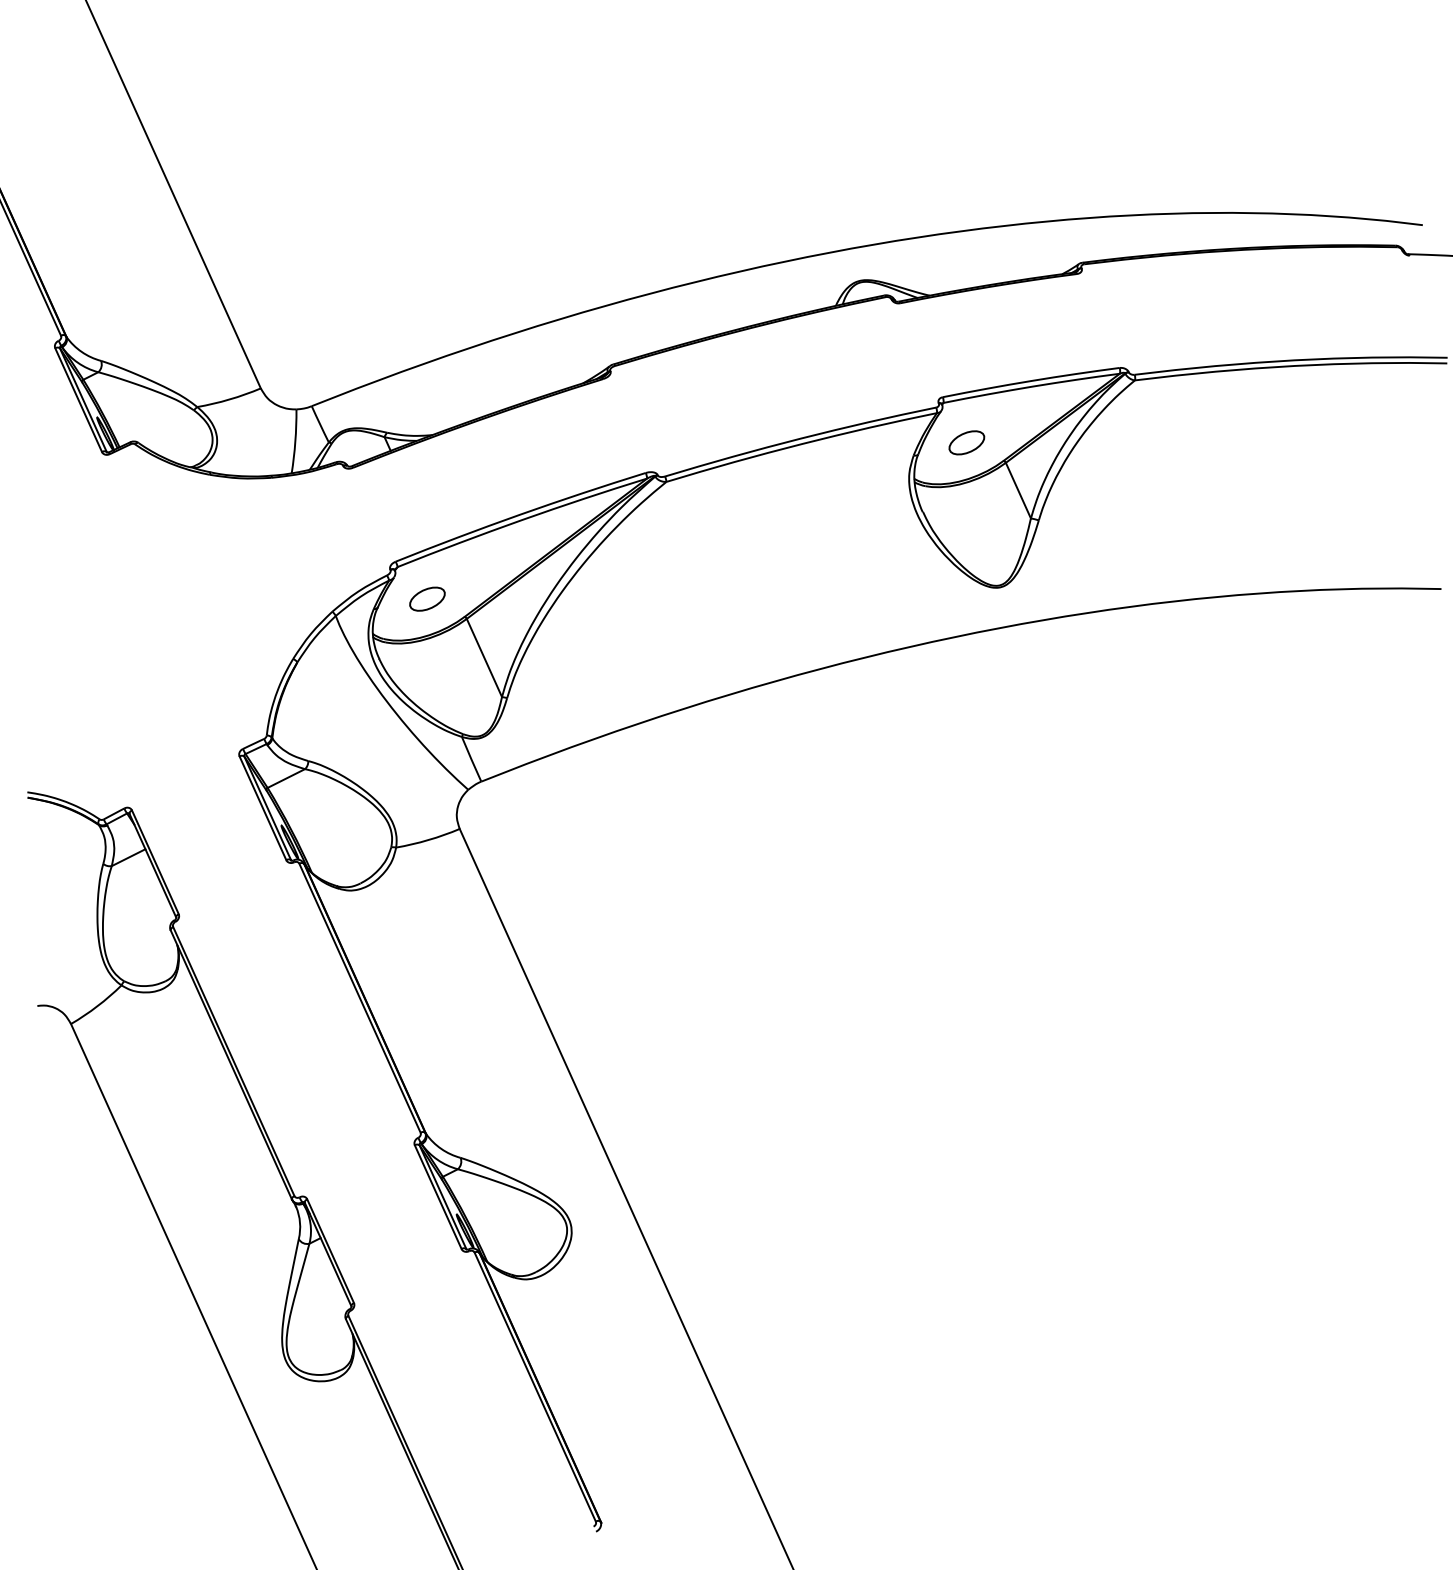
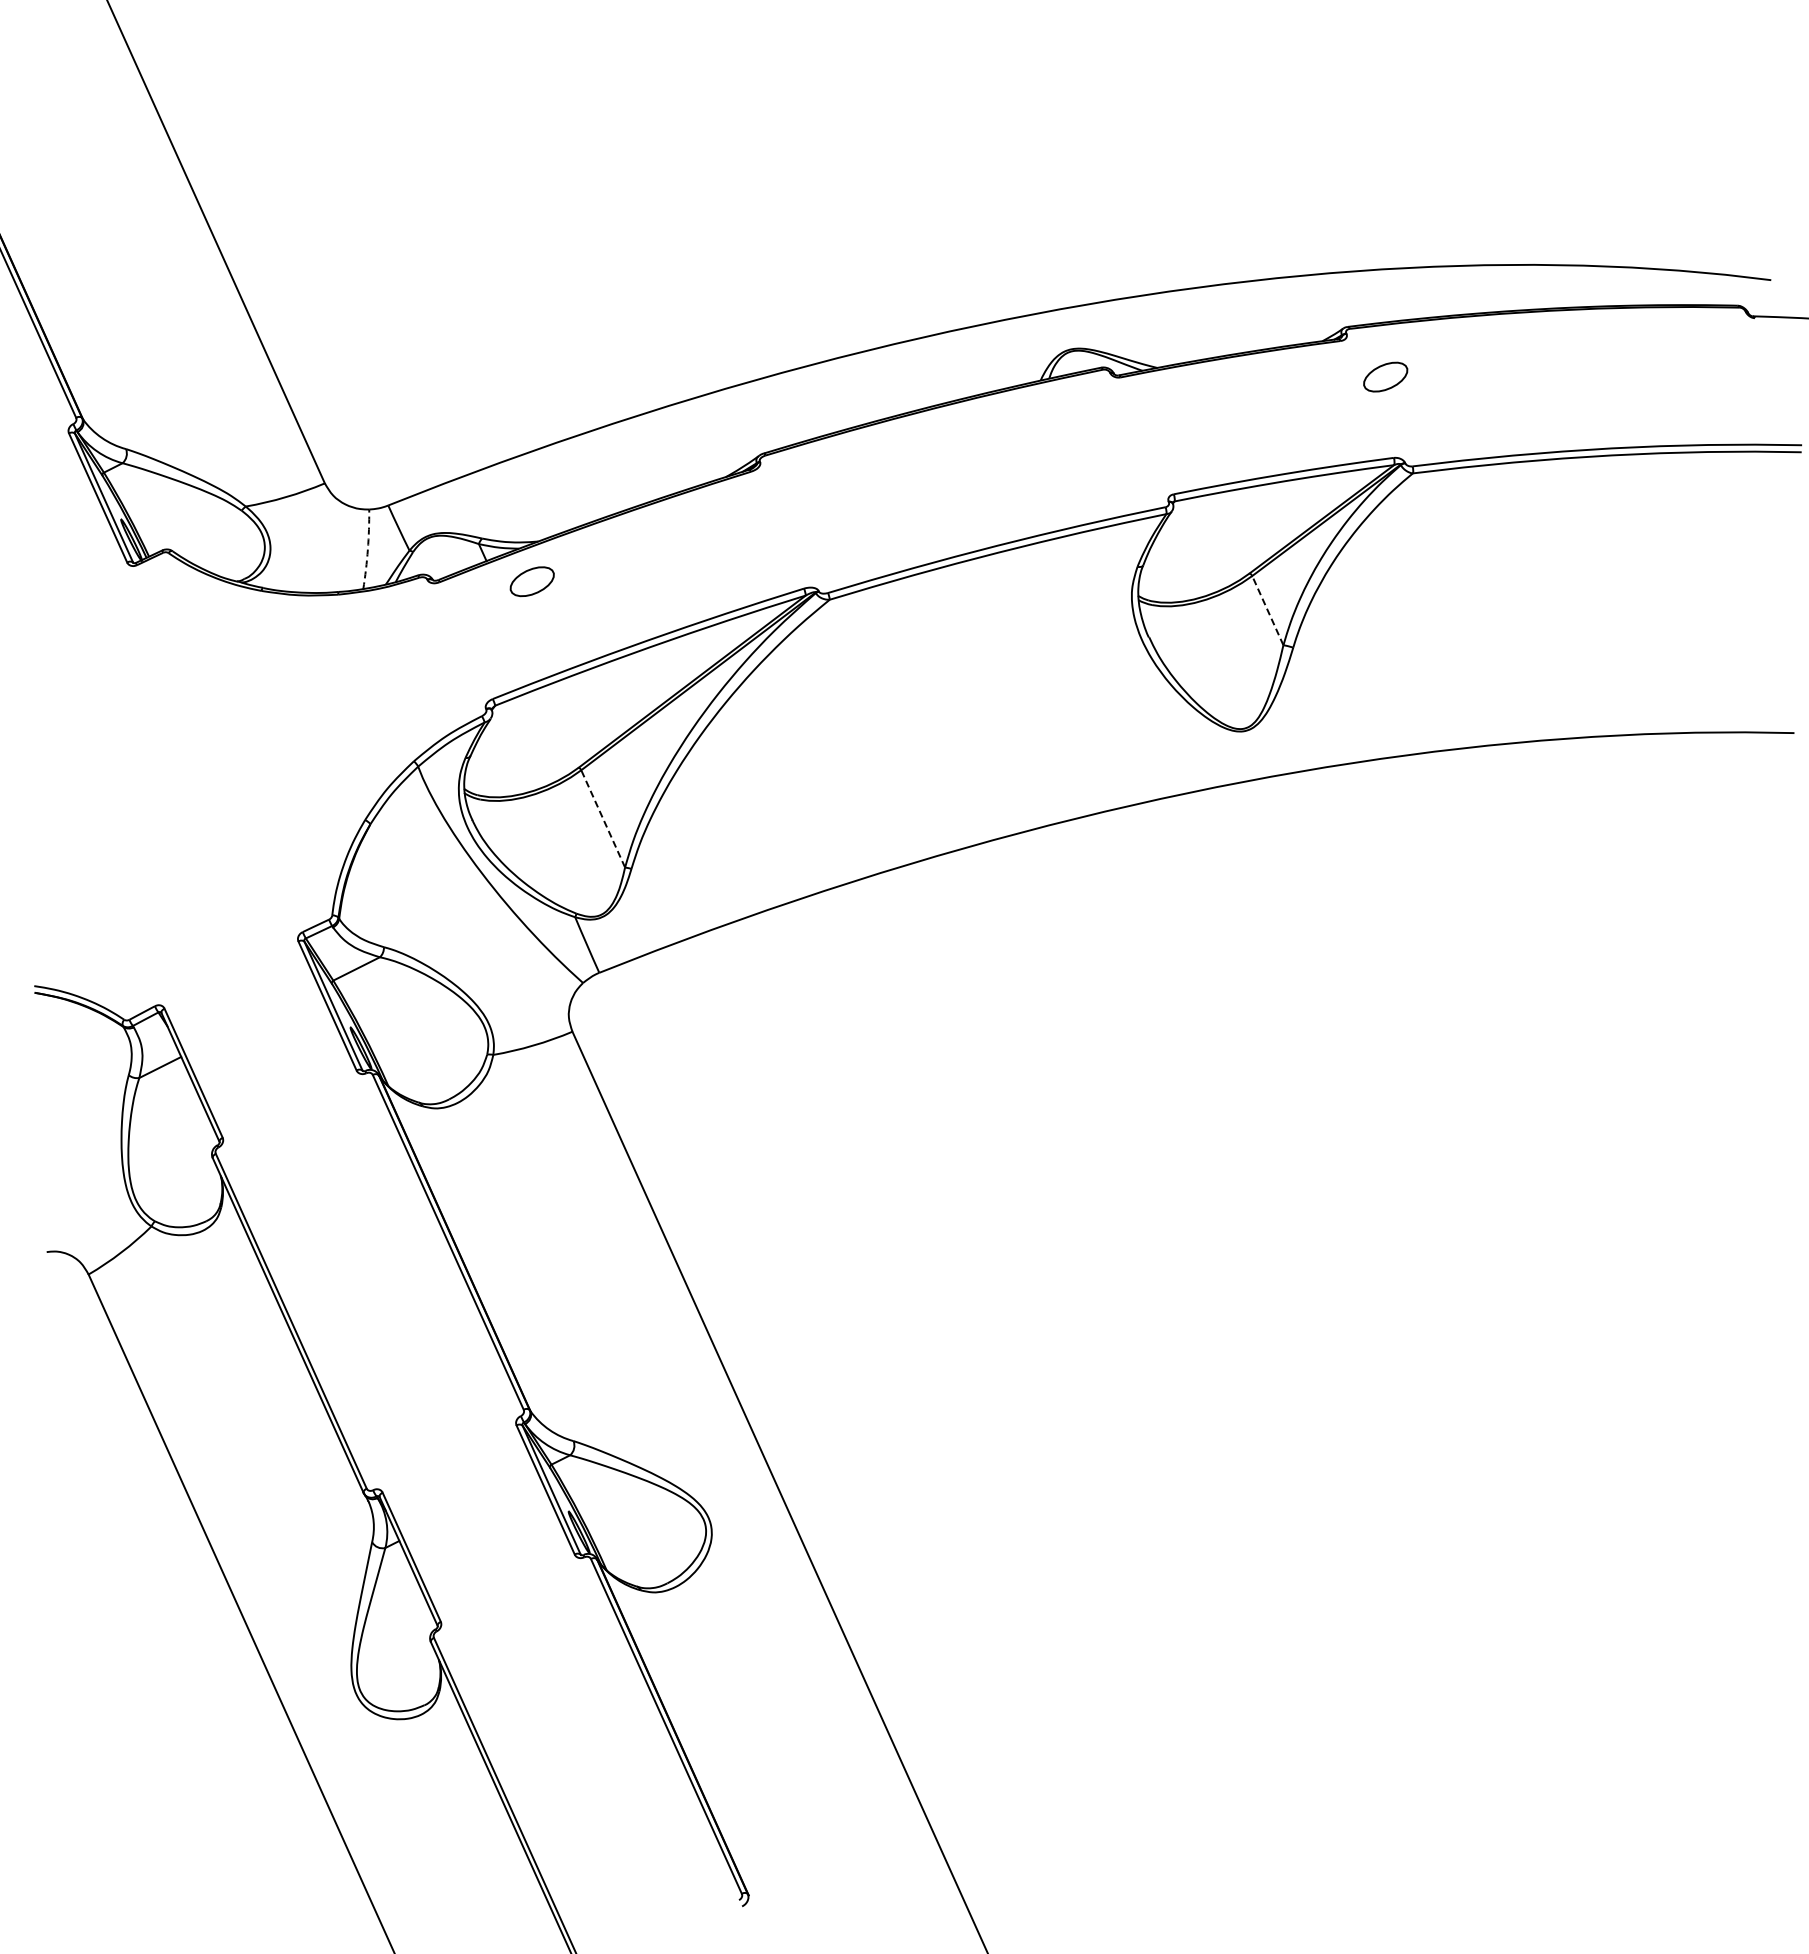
arc: (295, 441) -> (367, 549), solid -> dashed
part: (966, 442) -> (1385, 376), moved
line: (1018, 490) -> (1267, 610), solid -> dashed
part: (426, 599) -> (531, 581), moved
line: (483, 657) -> (602, 818), solid -> dashed

